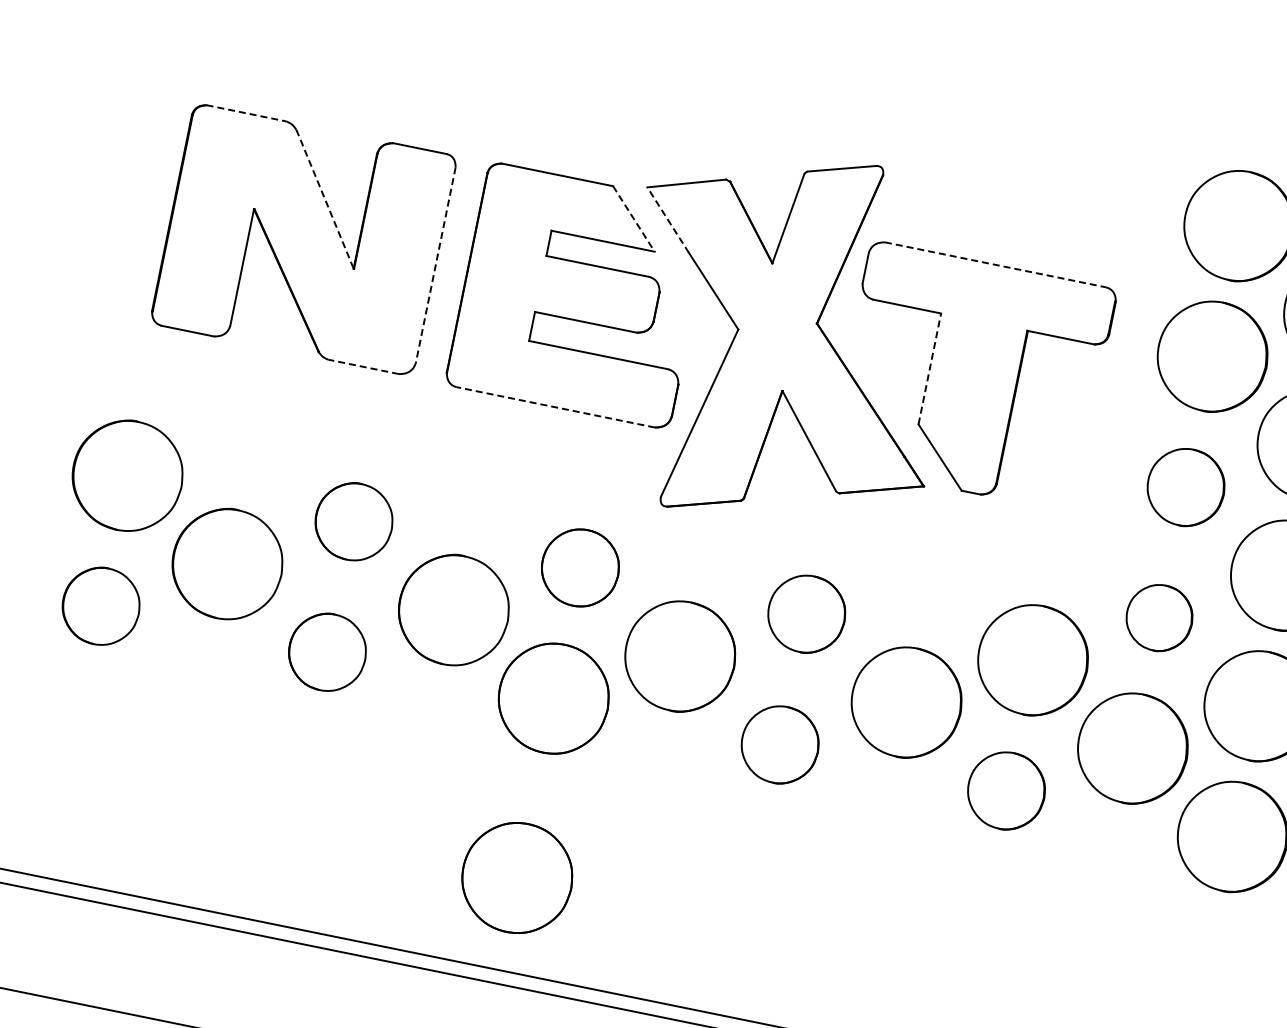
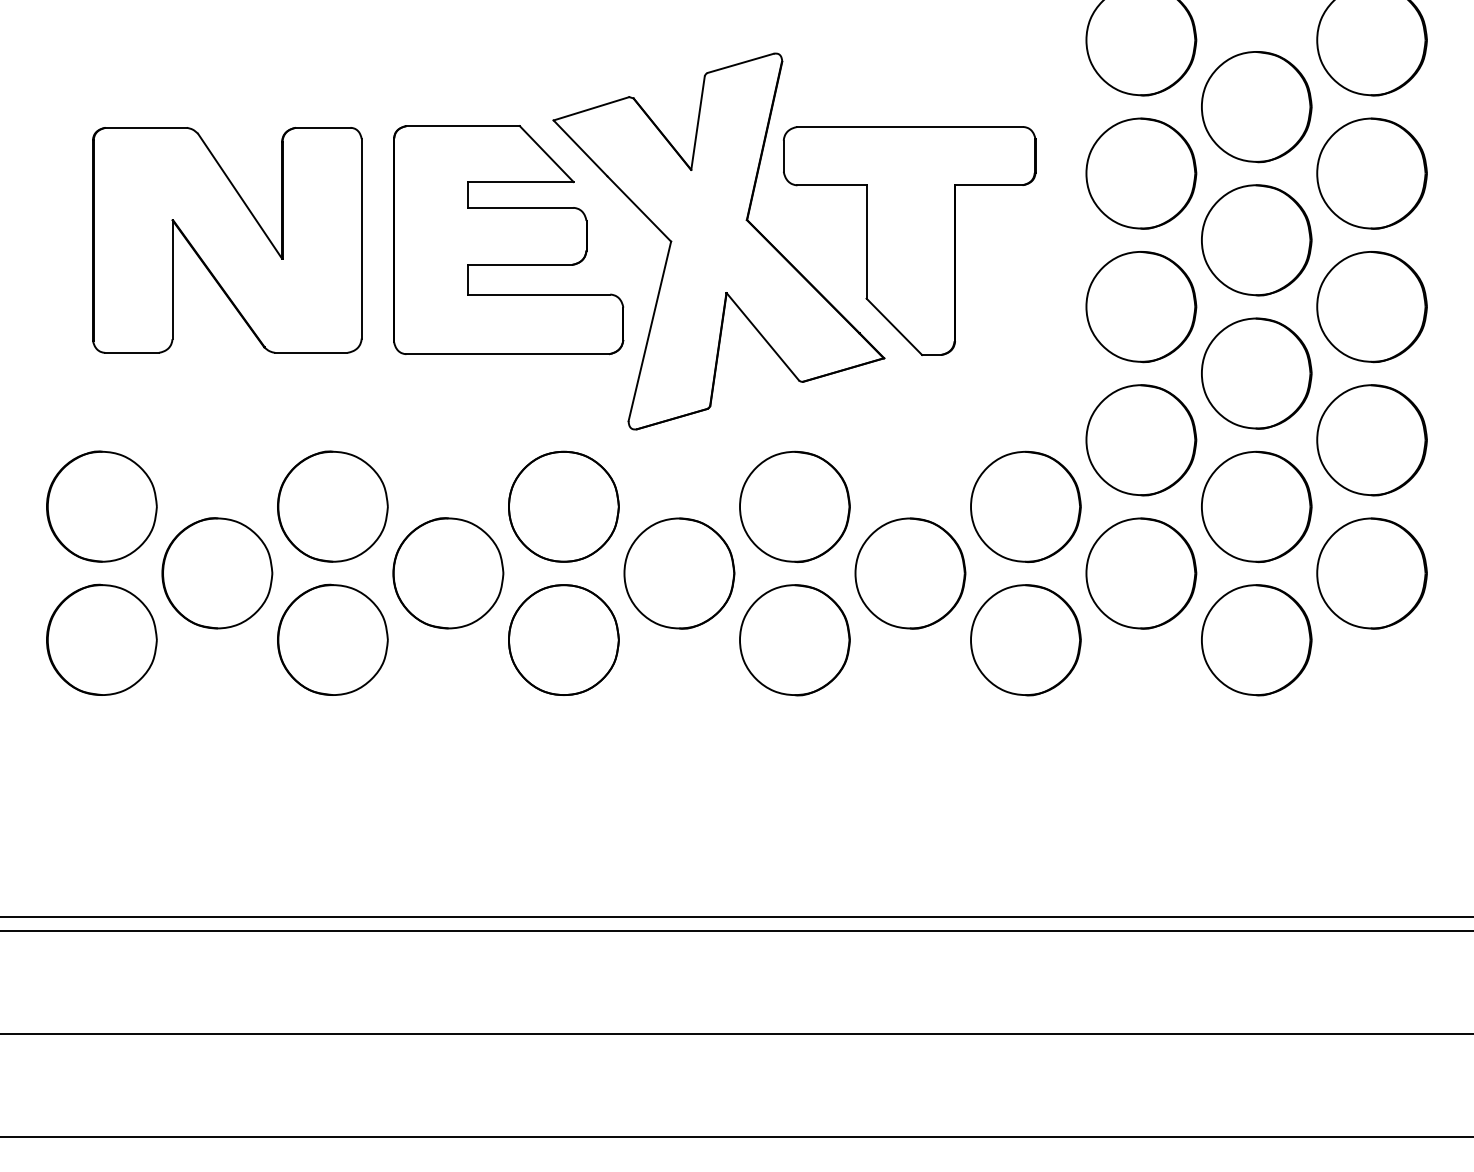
line: (247, 113) -> (146, 127), dashed -> solid
line: (325, 199) -> (240, 196), dashed -> solid
line: (633, 219) -> (546, 154), dashed -> solid
line: (668, 220) -> (580, 148), dashed -> solid
line: (435, 264) -> (361, 238), dashed -> solid
line: (995, 264) -> (910, 126), dashed -> solid
line: (362, 366) -> (310, 352), dashed -> solid
line: (929, 369) -> (866, 242), dashed -> solid
line: (555, 407) -> (507, 354), dashed -> solid
part: (1186, 487) -> (1141, 307), size x1.43
part: (353, 521) -> (332, 506), size x1.43
part: (580, 567) -> (563, 506), size x1.43
part: (100, 605) -> (101, 639), size x1.43
part: (806, 613) -> (794, 506), size x1.43
part: (1159, 618) -> (1141, 440), size x1.67
part: (327, 651) -> (332, 639), size x1.43
part: (779, 745) -> (794, 640), size x1.43
part: (1006, 791) -> (1025, 640), size x1.43
part: (517, 877) -> (563, 822), removed

